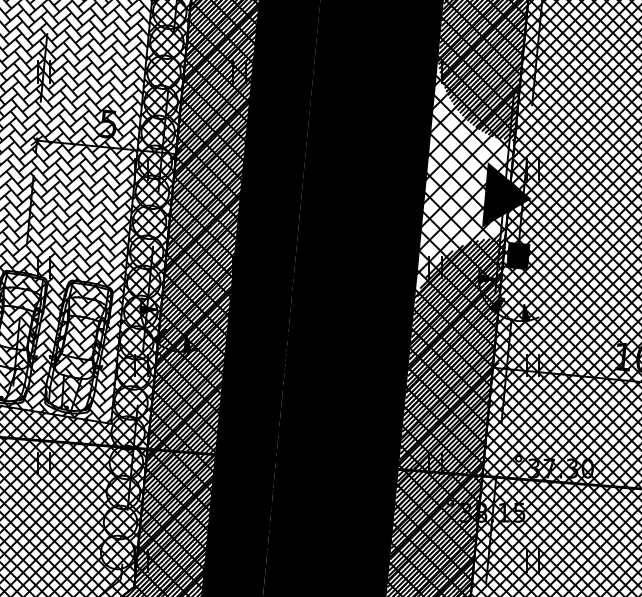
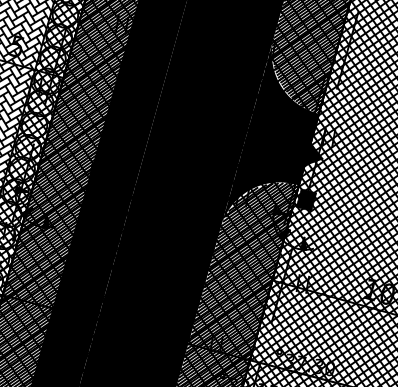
fill: (463, 181) -> (275, 136), added

